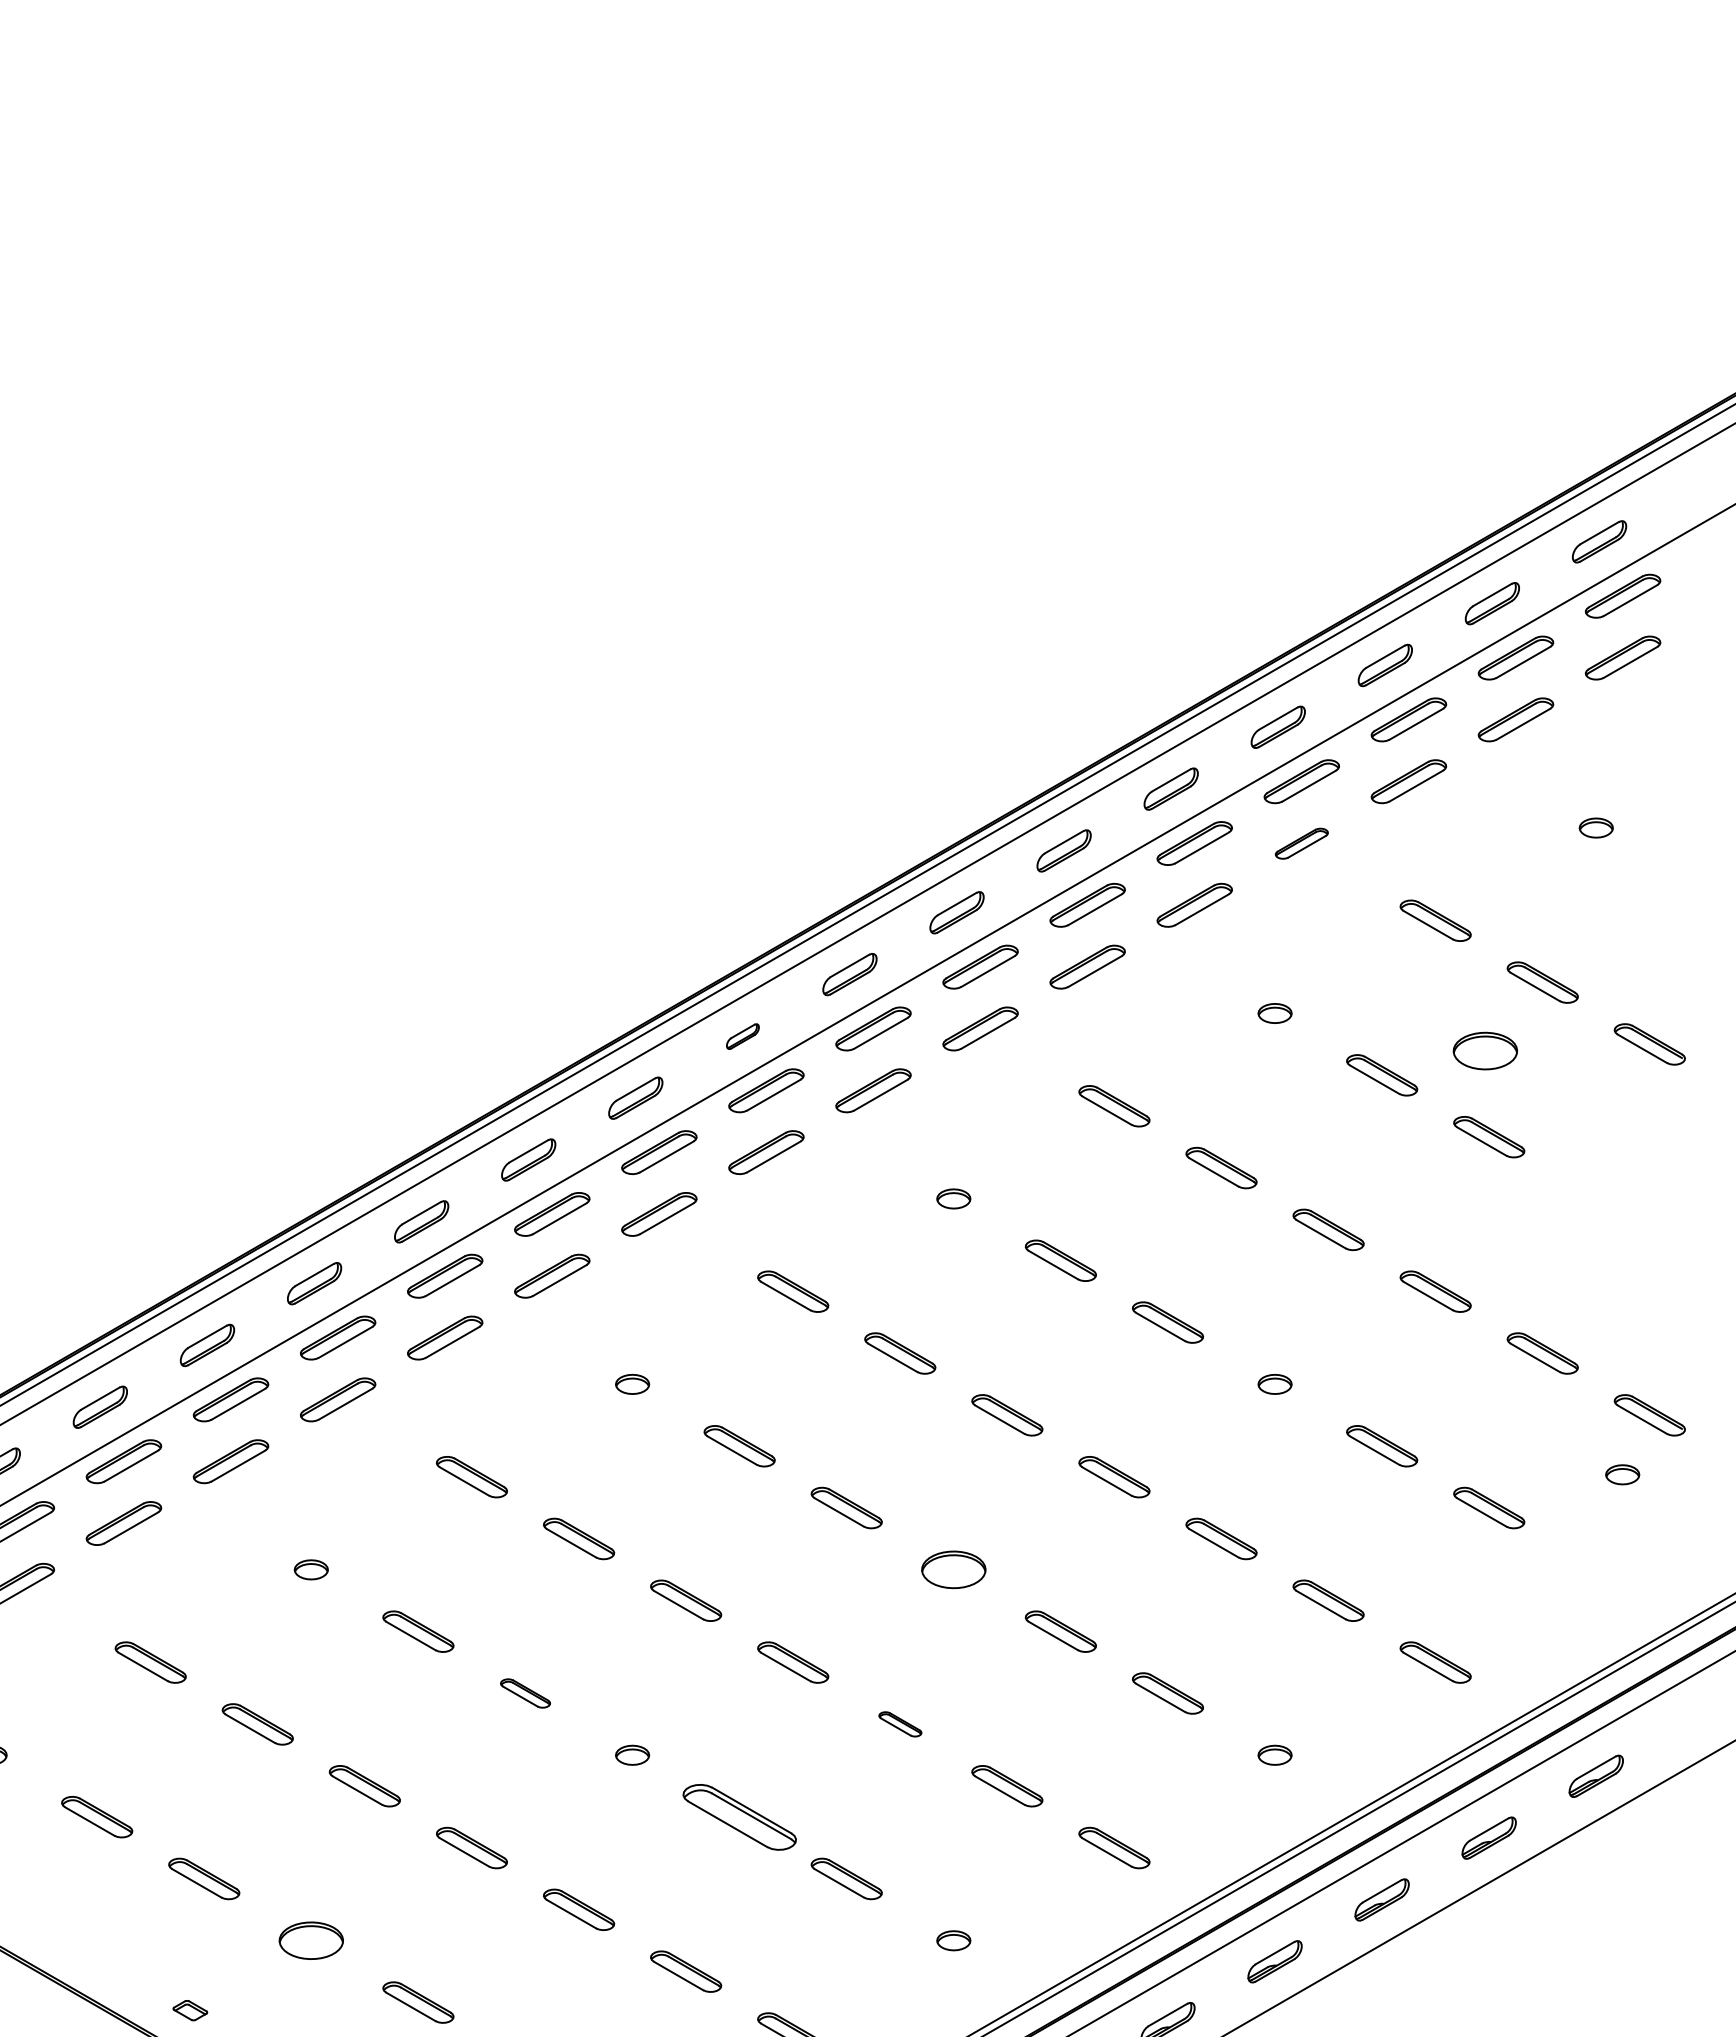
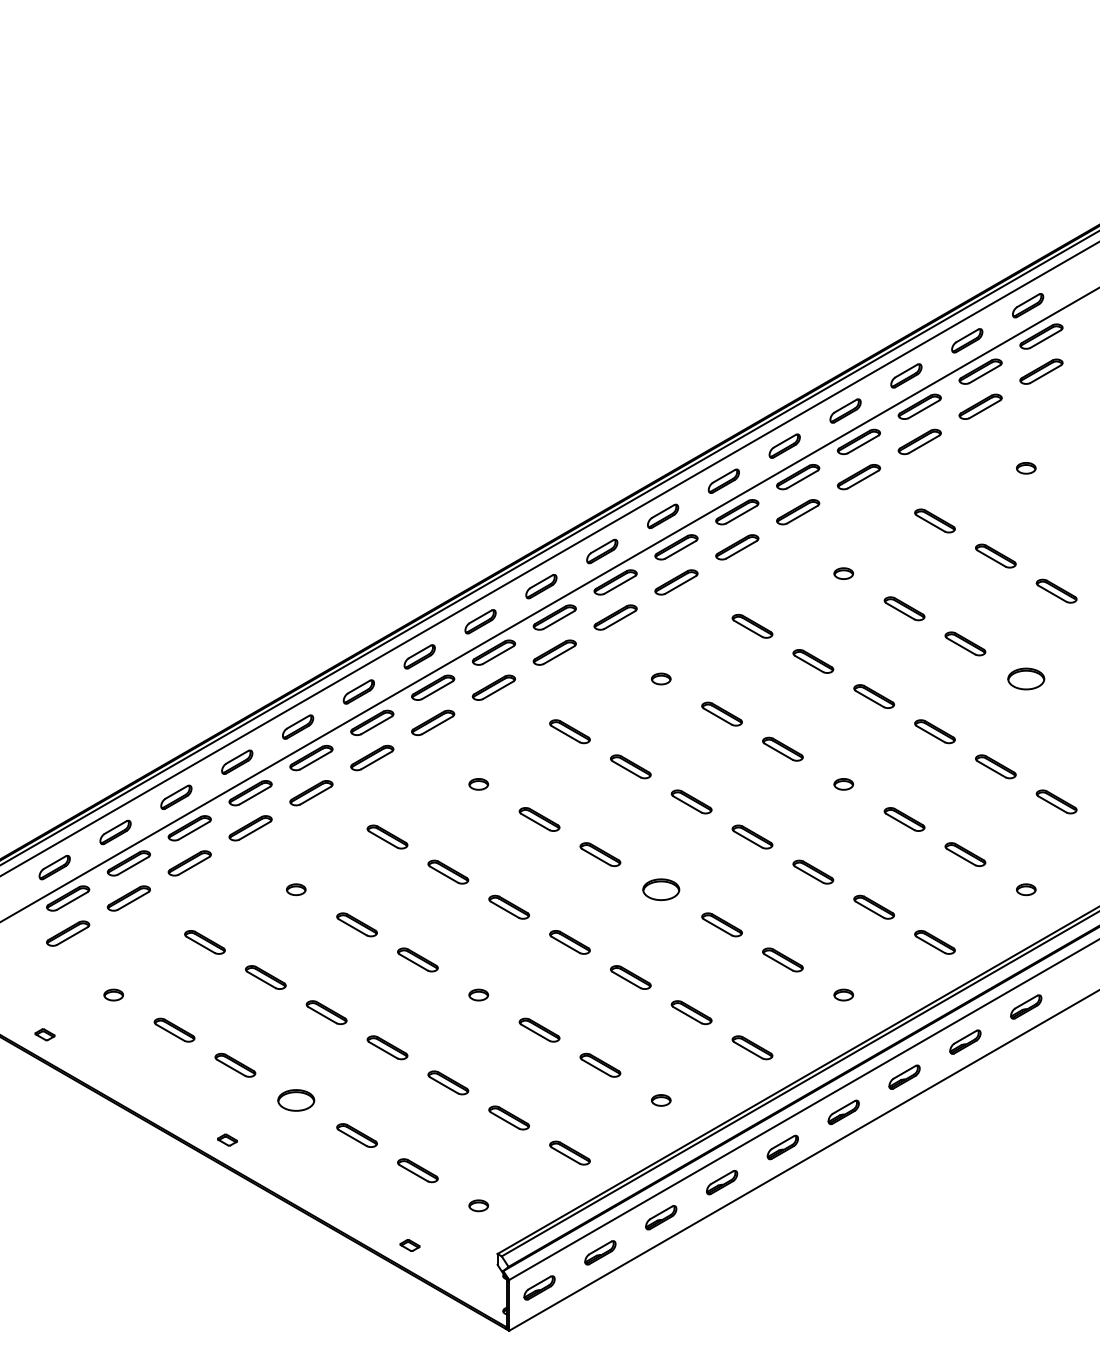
part: (1301, 844) -> (858, 477), size x1.43
part: (743, 1036) -> (541, 586), size x1.67
part: (1485, 1050) -> (1026, 678), moved
part: (1623, 1474) -> (1026, 889), moved
part: (524, 1692) -> (417, 959), size x1.43
part: (899, 1724) -> (630, 977), size x1.67
part: (739, 1815) -> (539, 1029), size x0.62

